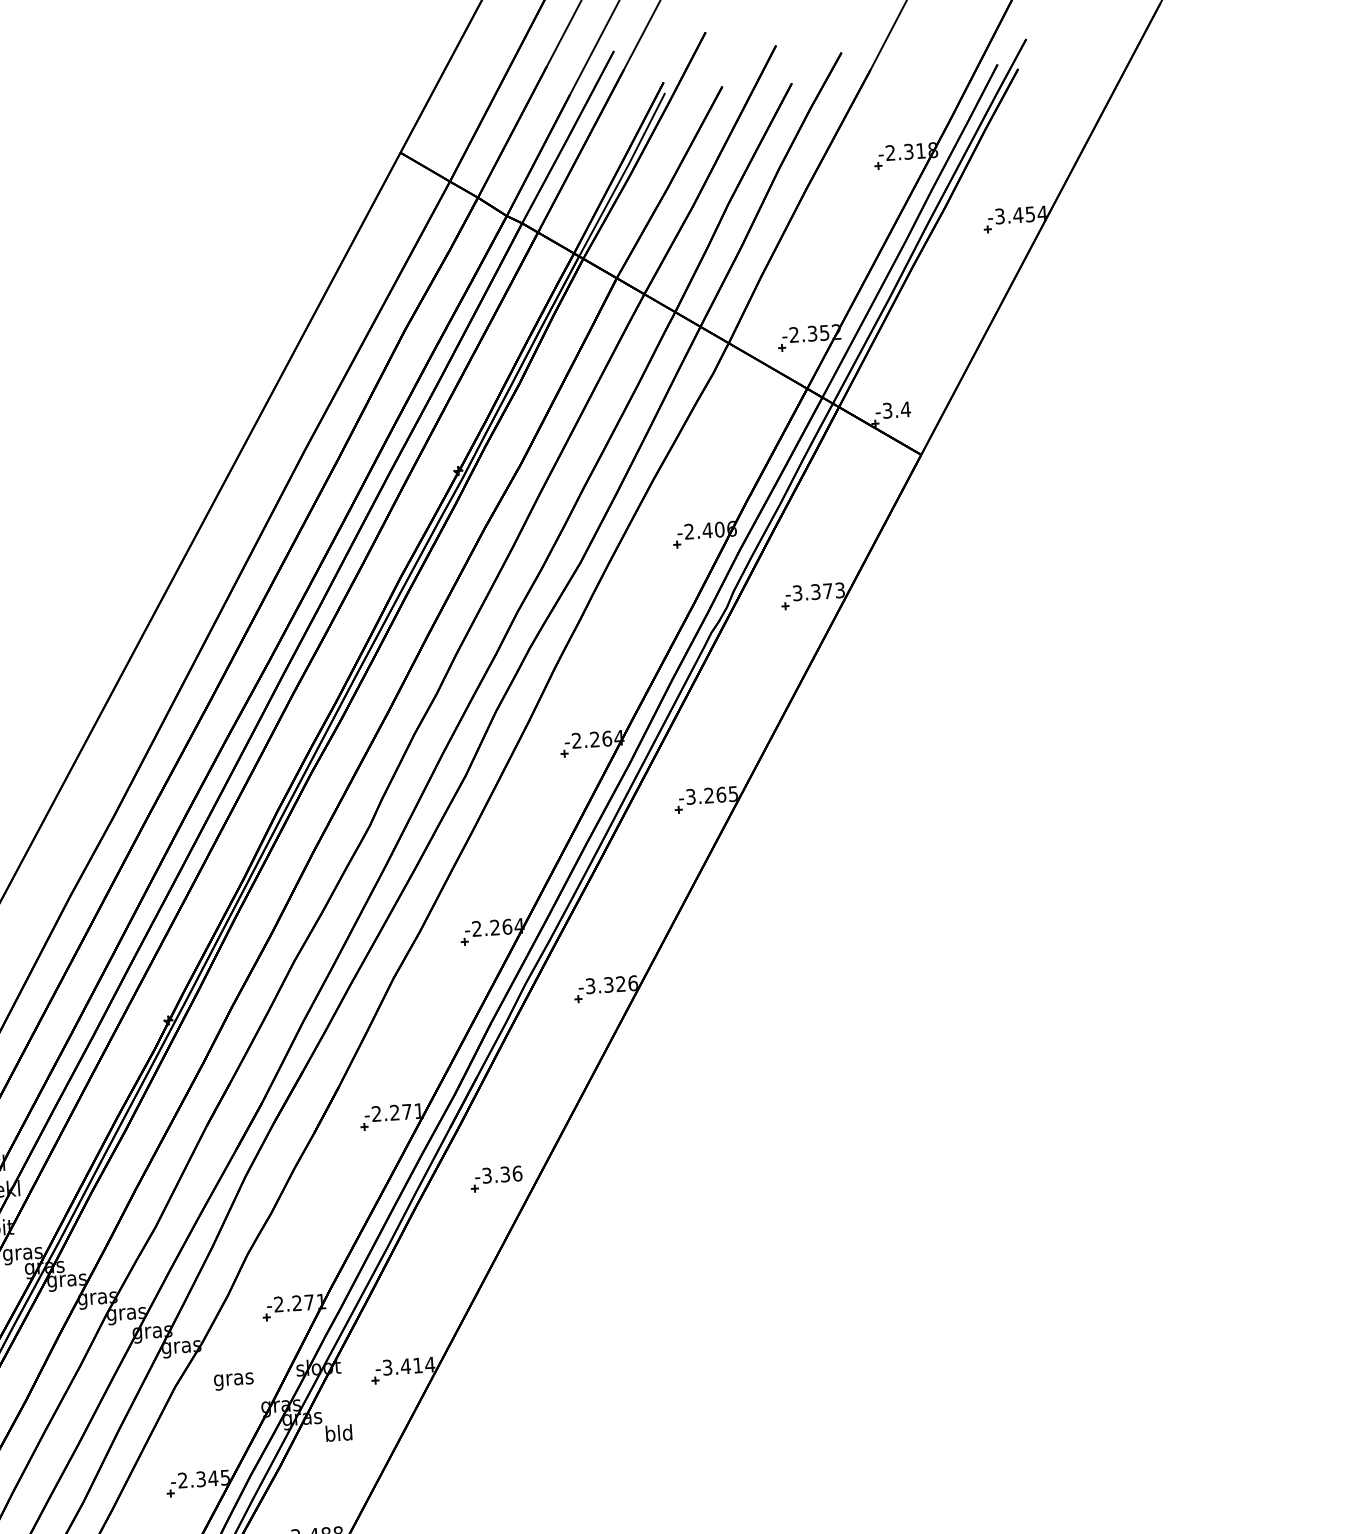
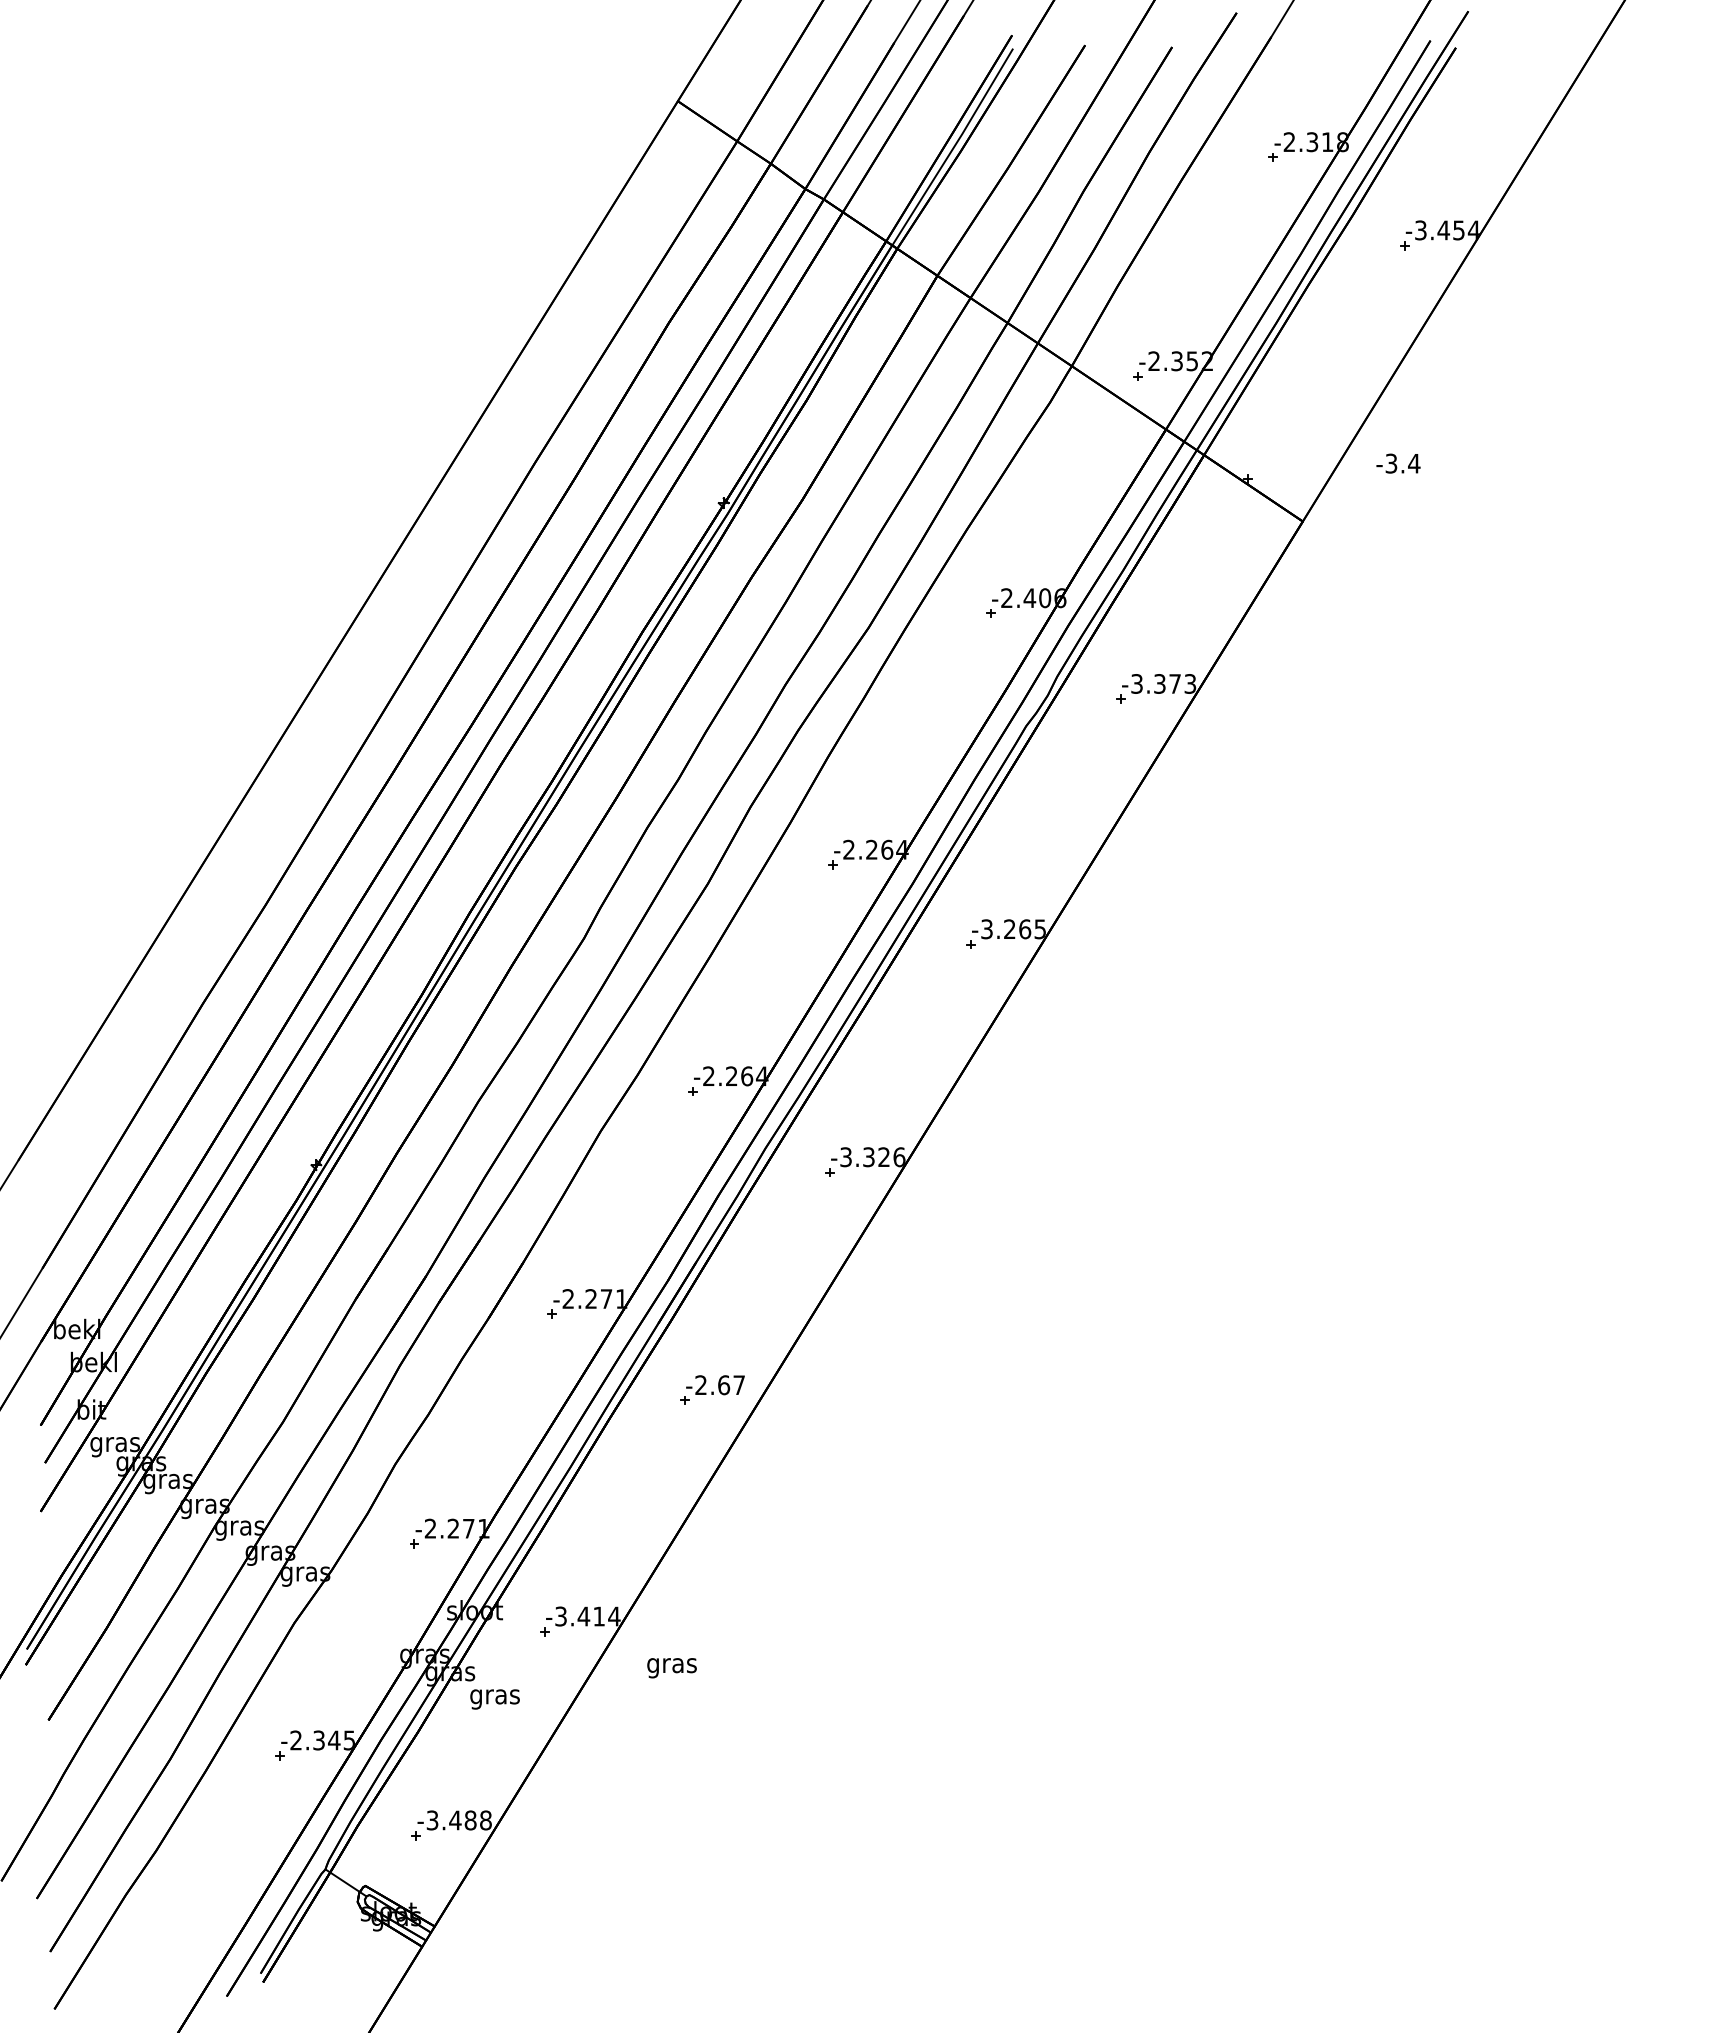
text: (893, 410) -> (1398, 463), moved
text: (502, 1174) -> (720, 1385), -3.36 -> -2.67
text: (233, 1381) -> (671, 1668), moved
text: (338, 1434) -> (494, 1696), bld -> gras

